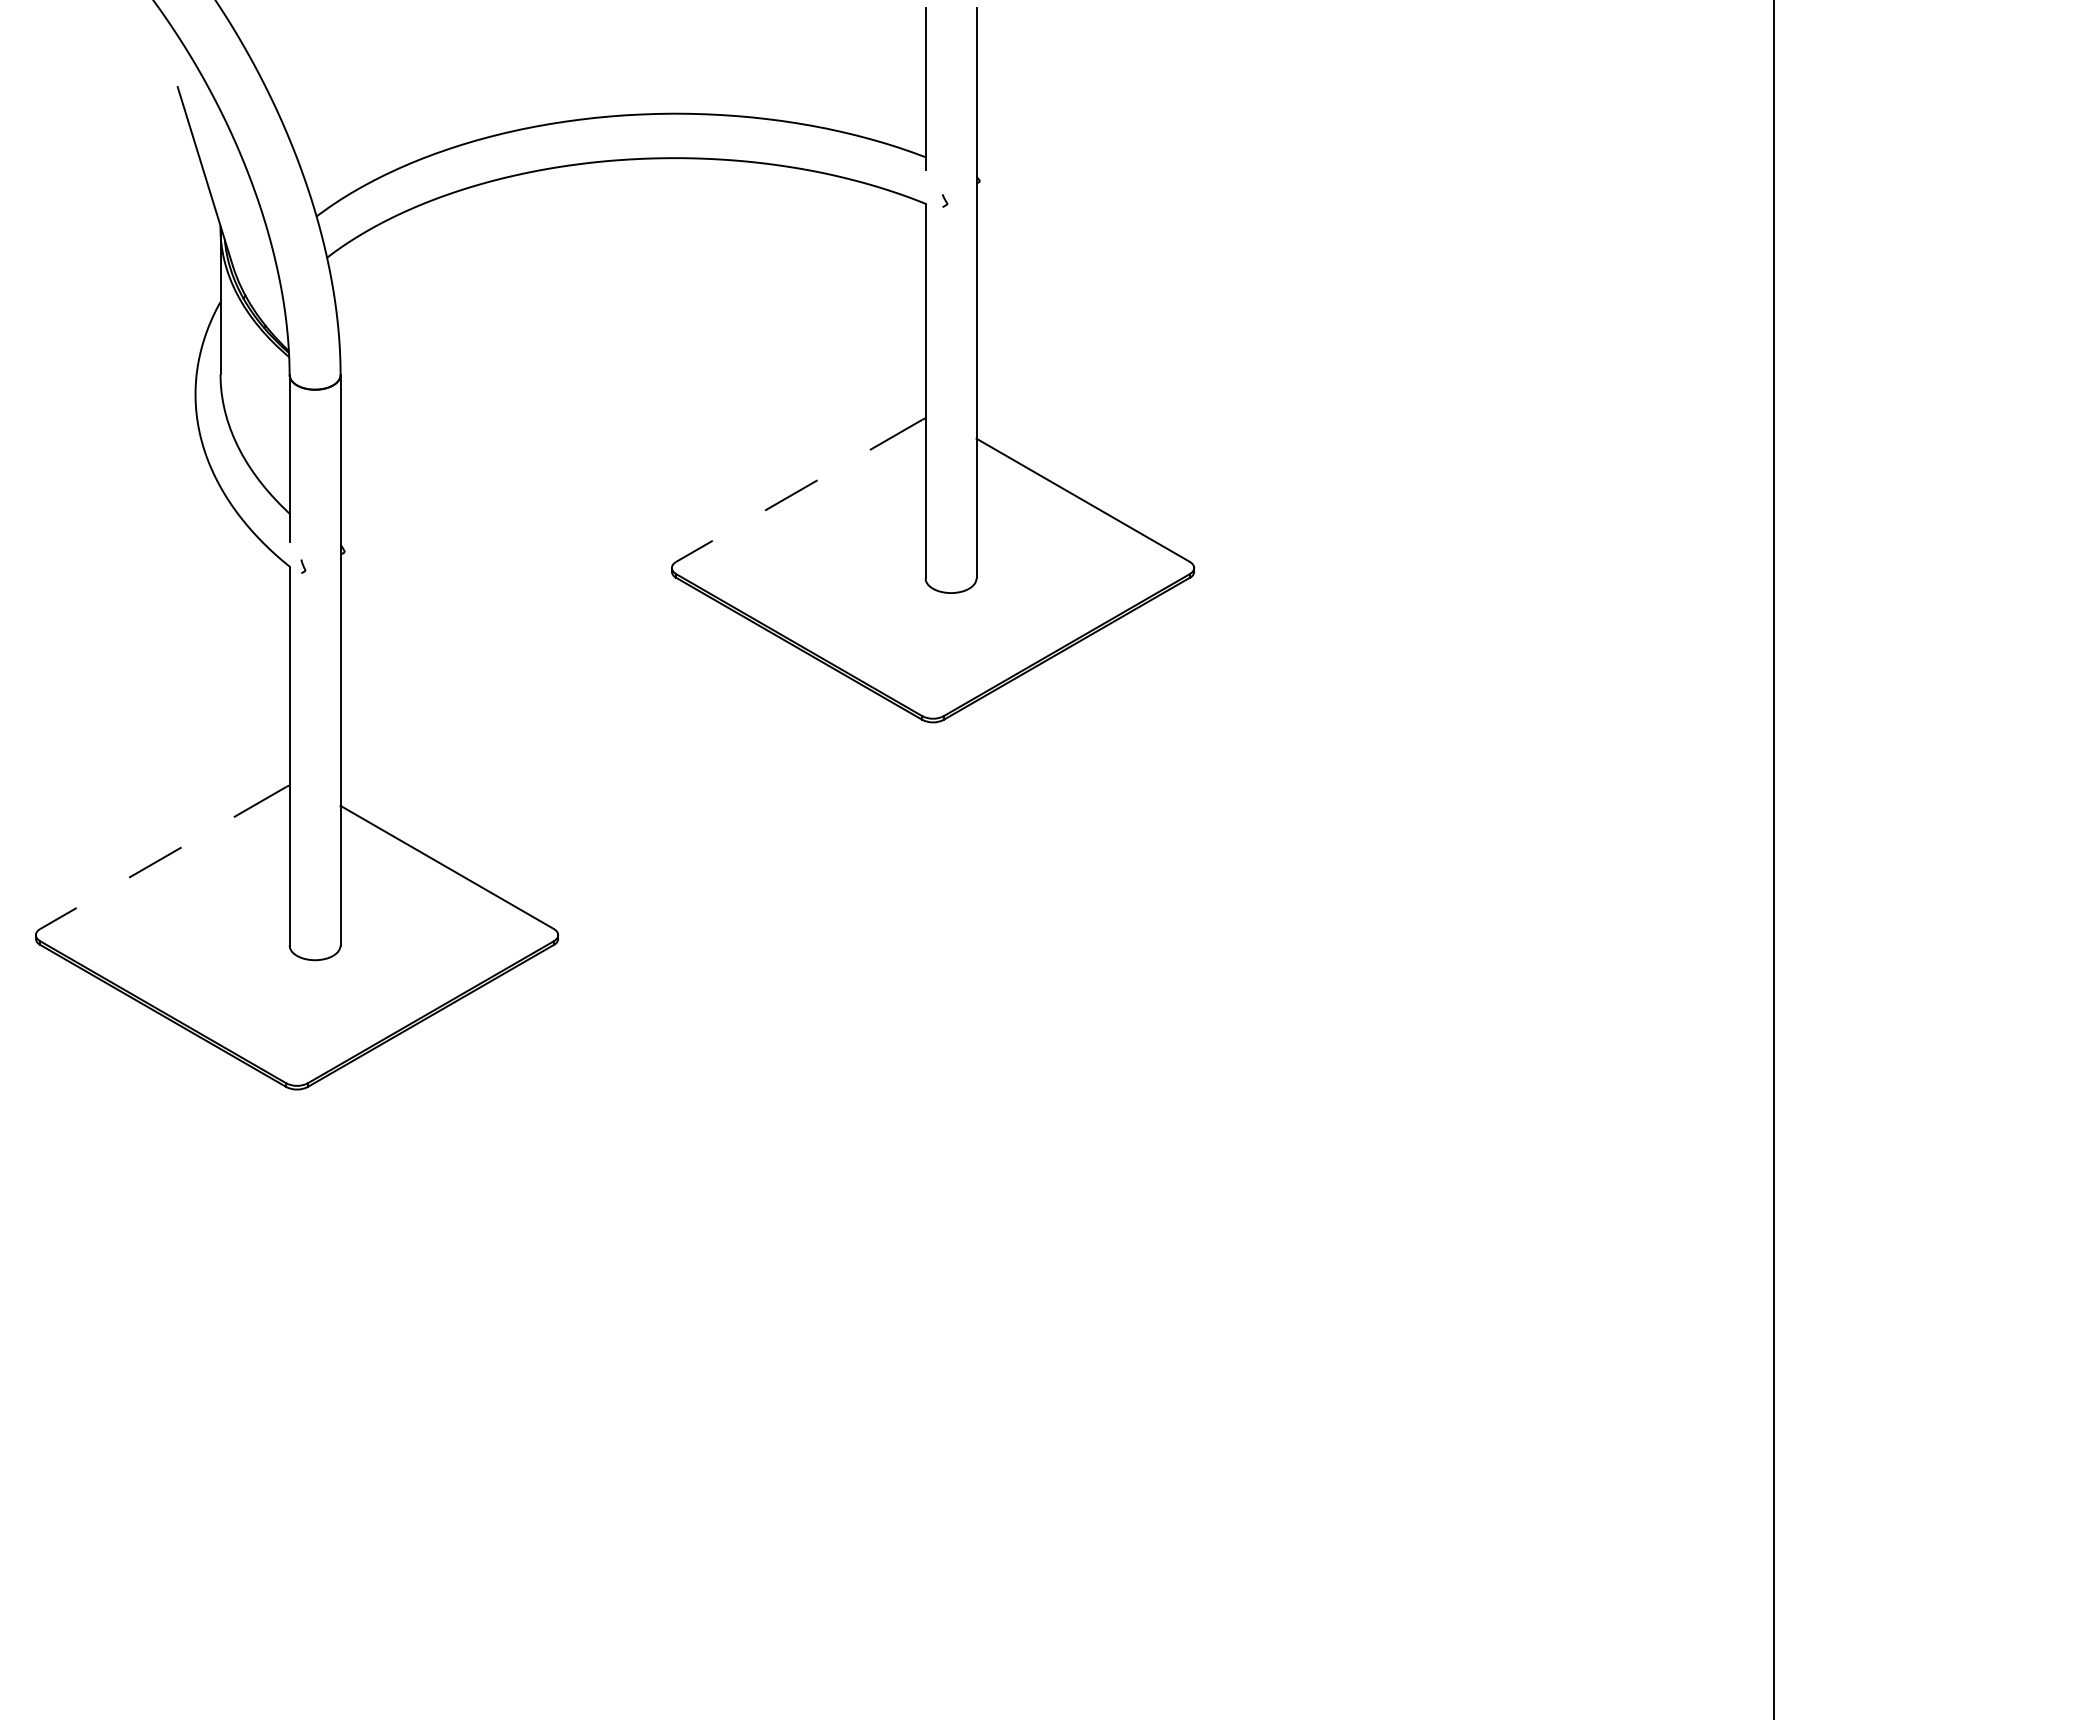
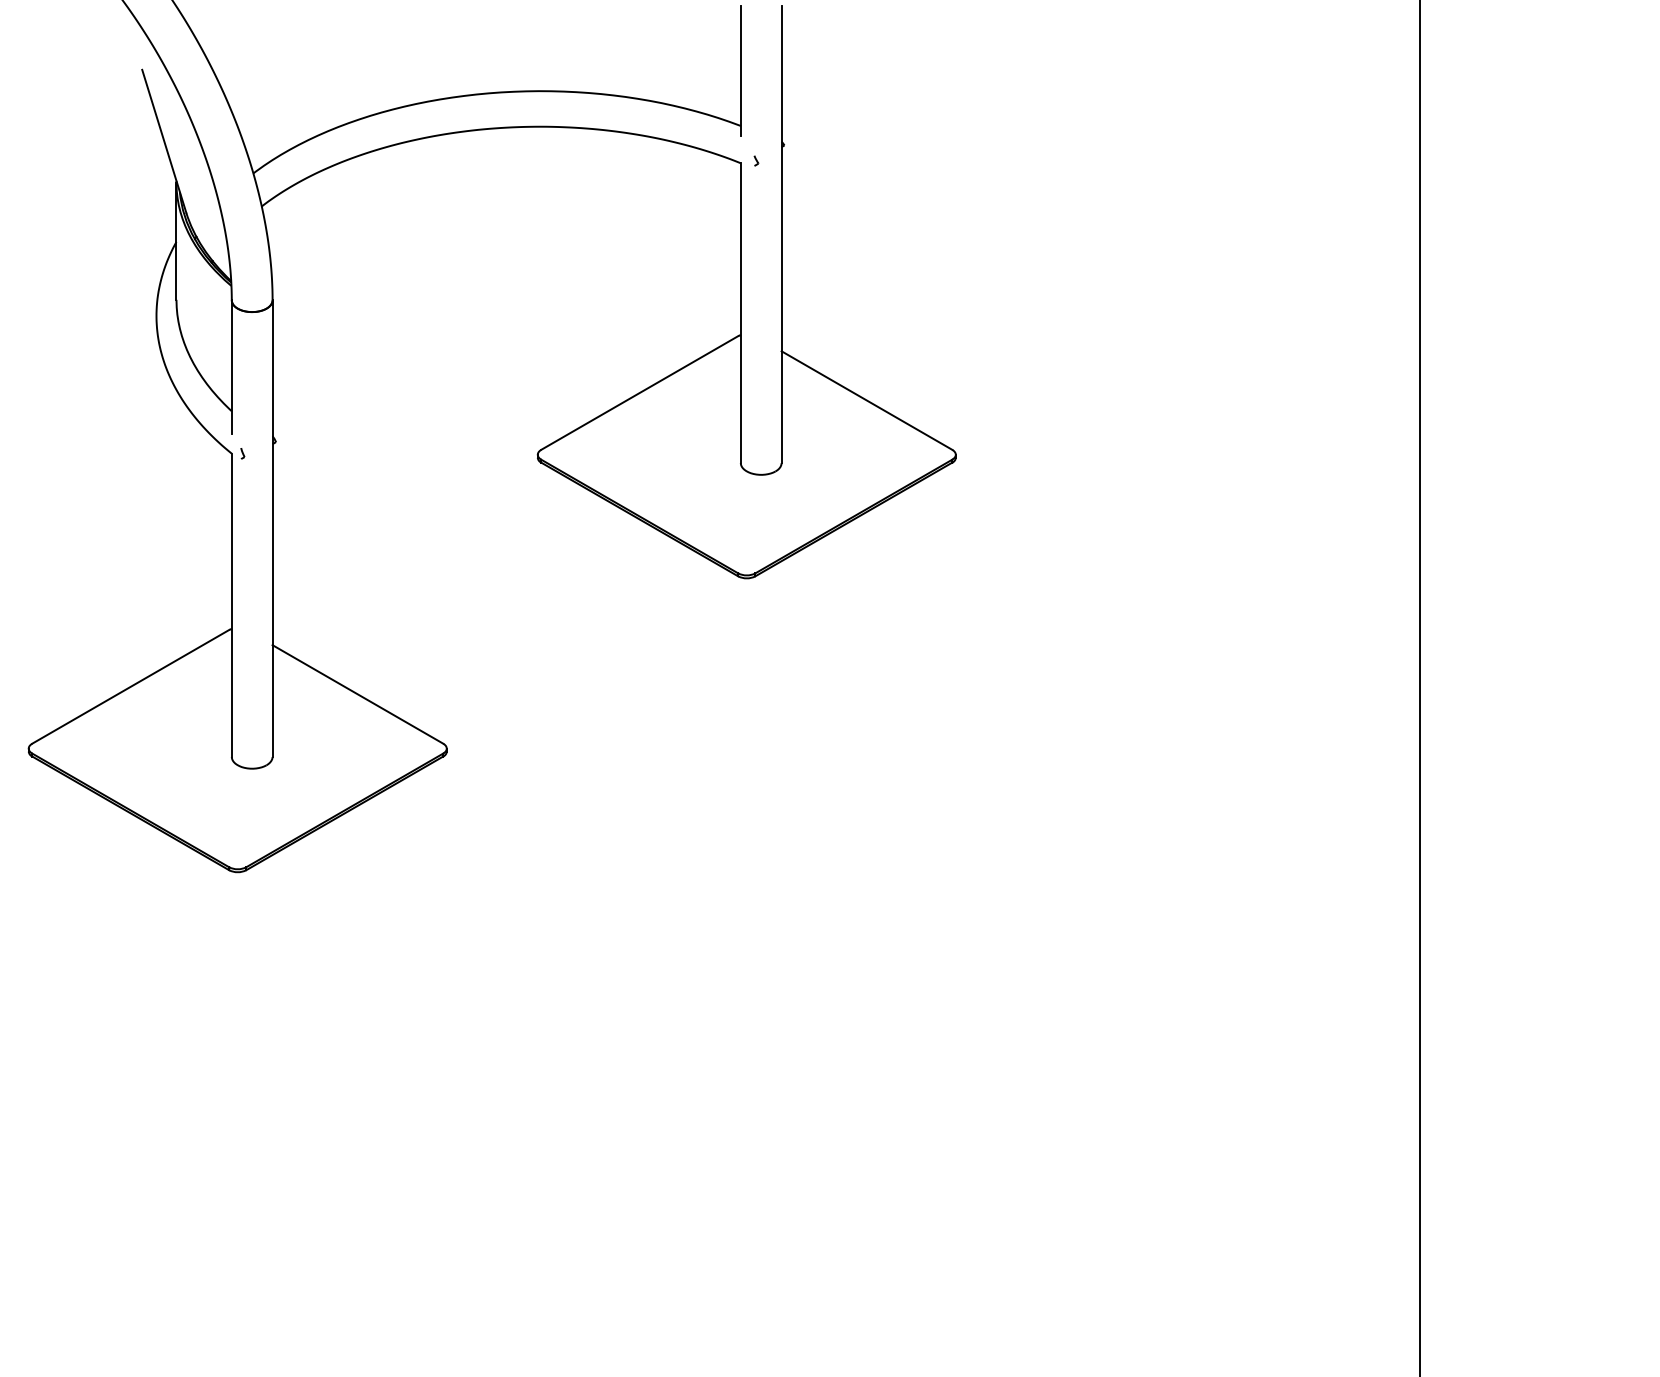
line: (798, 491) -> (639, 393), dashed -> solid
line: (162, 858) -> (130, 687), dashed -> solid

